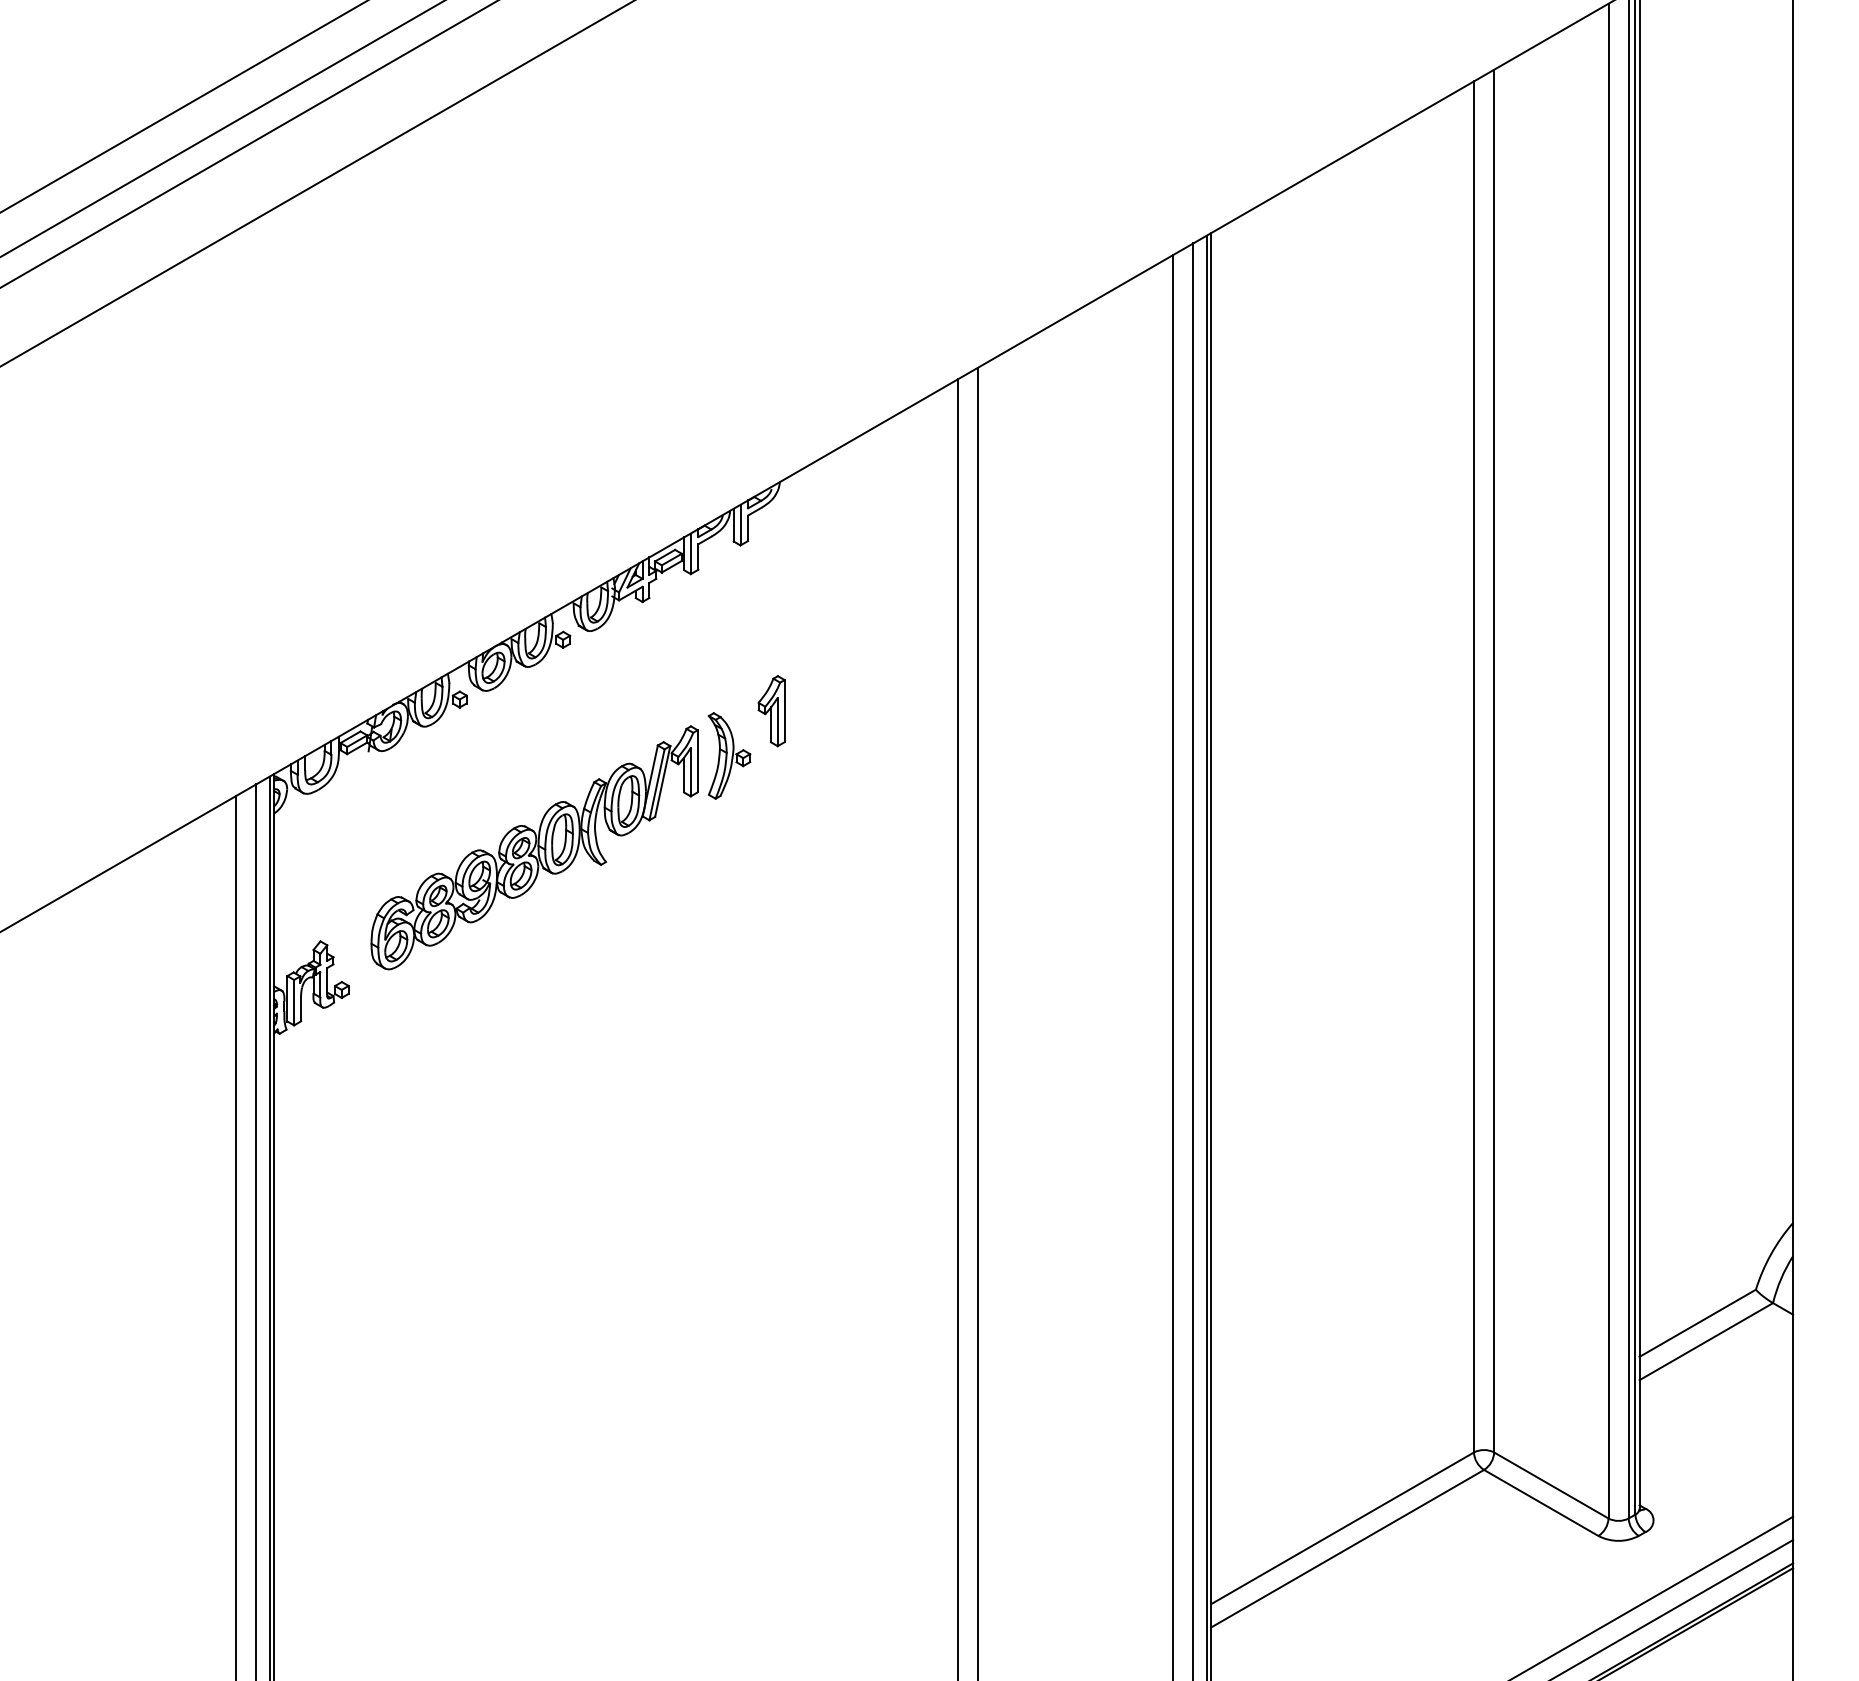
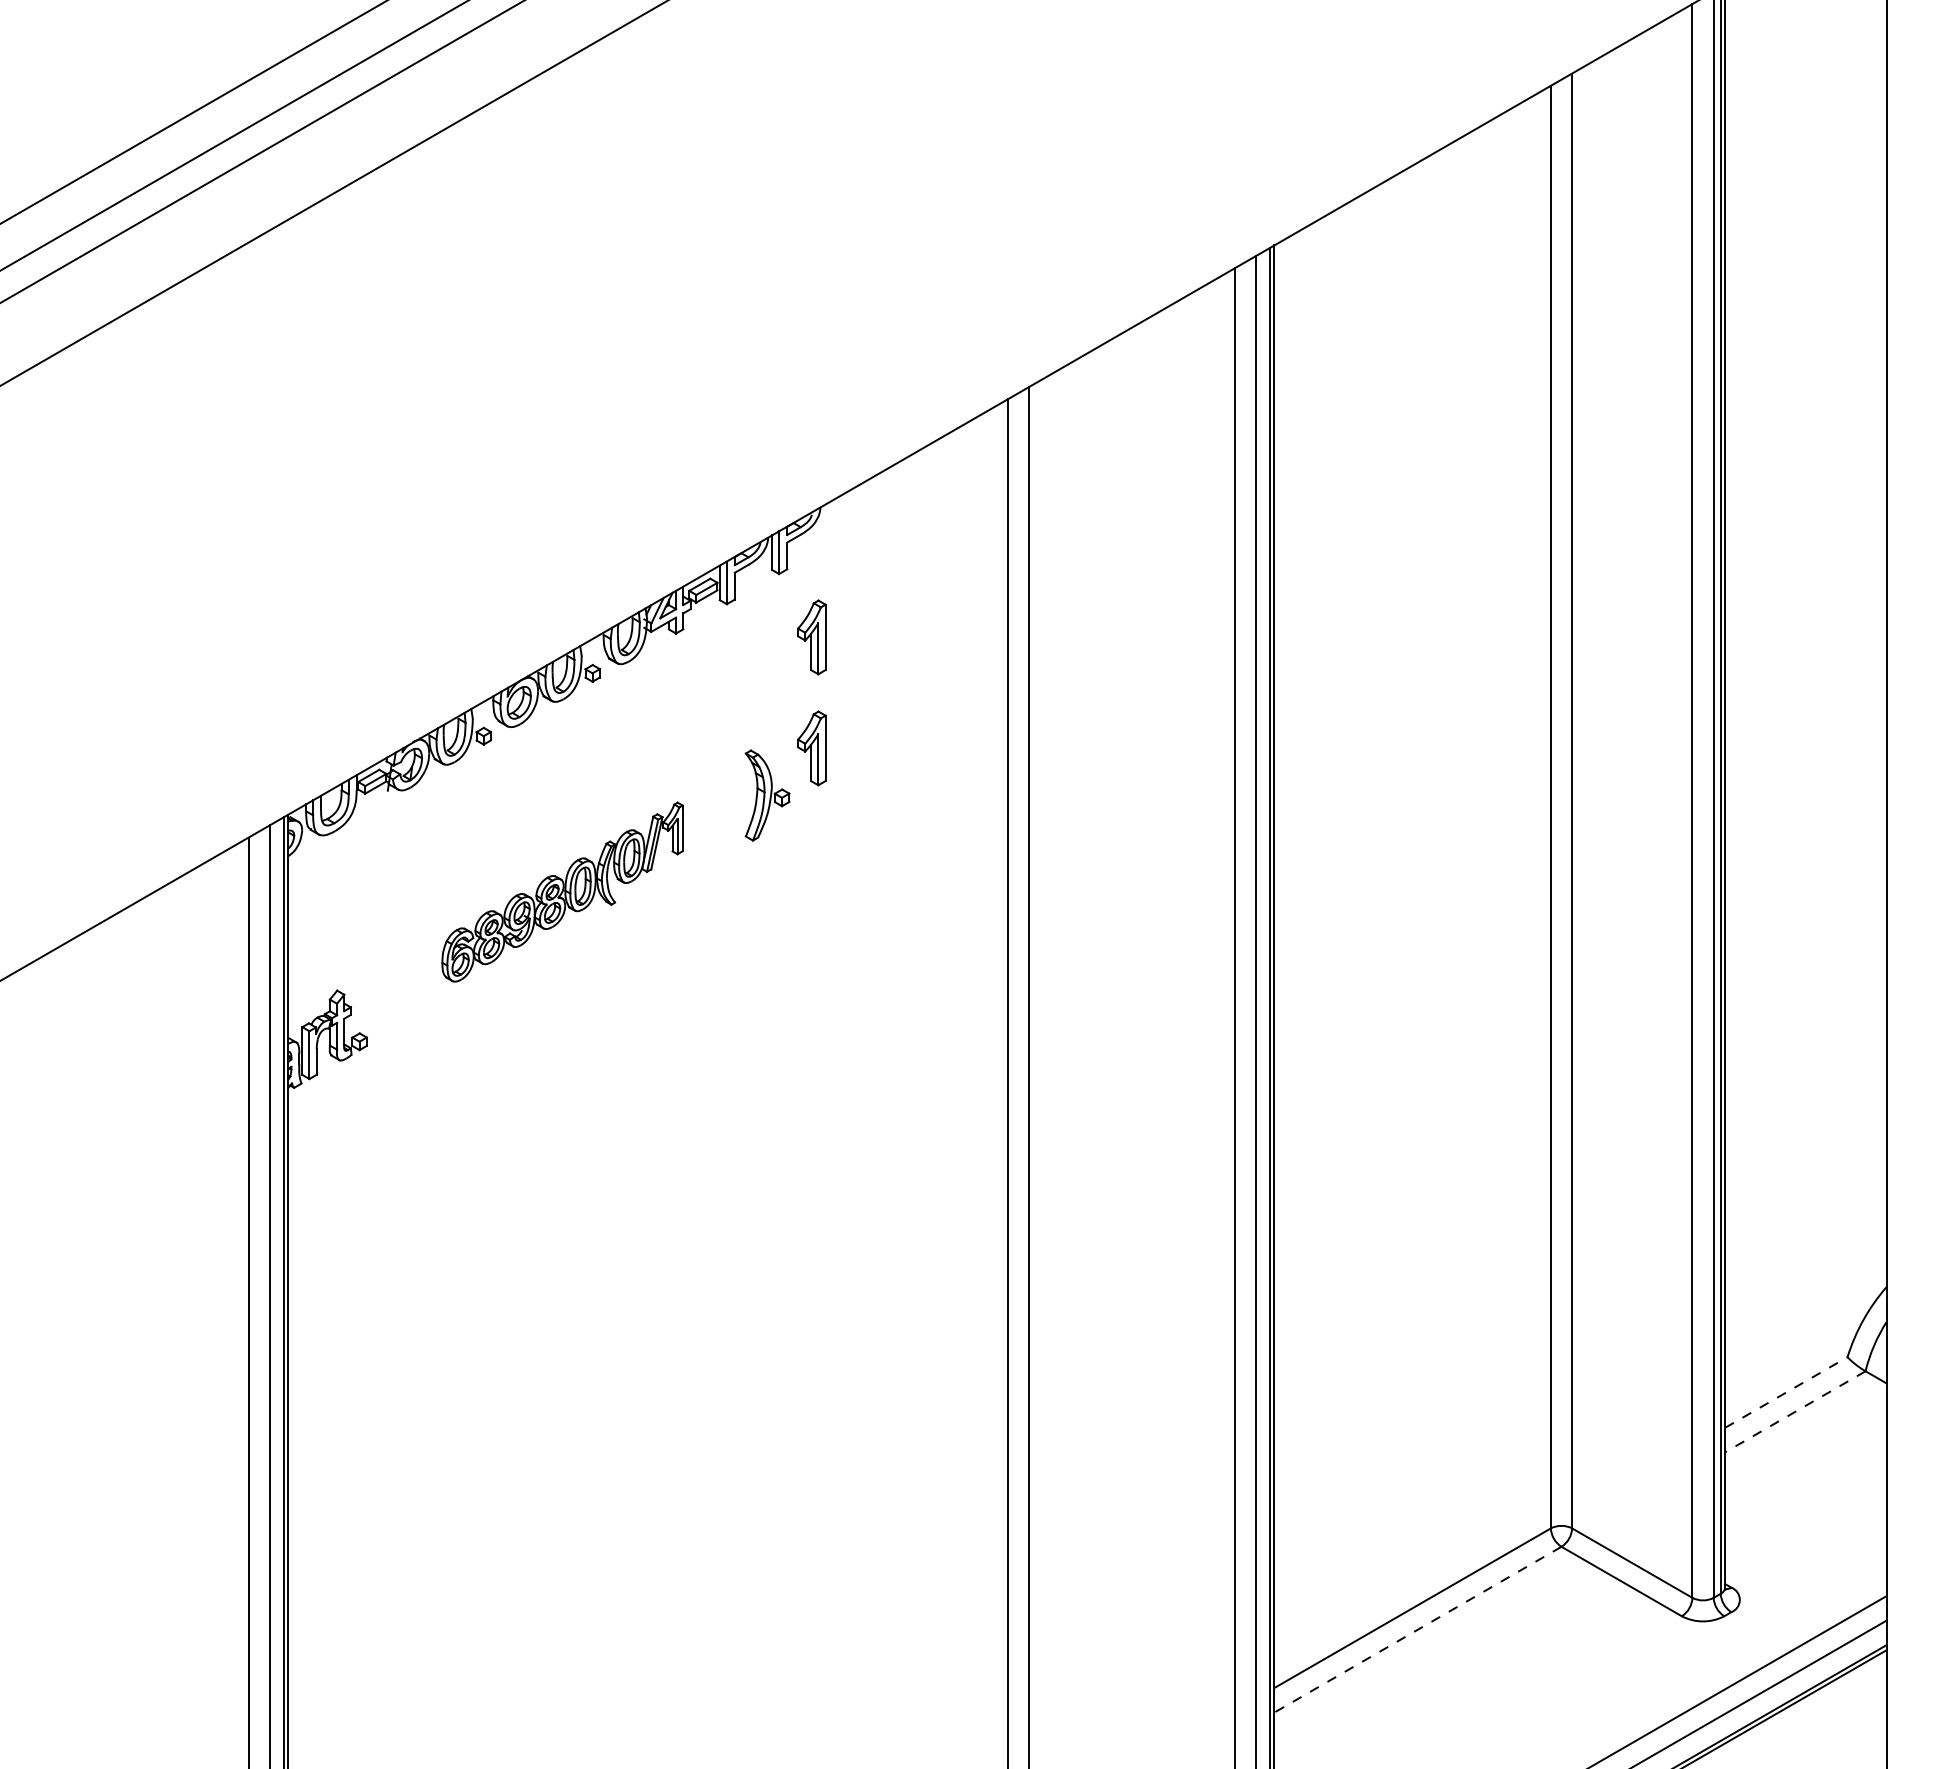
part: (771, 605) -> (811, 637), added
part: (534, 847) -> (562, 891), size x0.7
line: (1697, 1323) -> (1786, 1392), solid -> dashed
line: (1705, 1342) -> (1794, 1412), solid -> dashed
line: (1347, 1548) -> (1417, 1629), solid -> dashed

